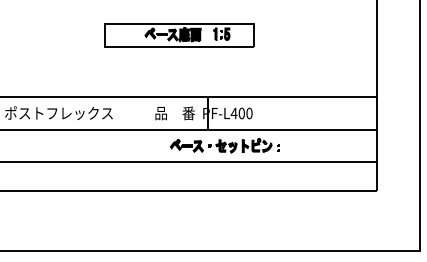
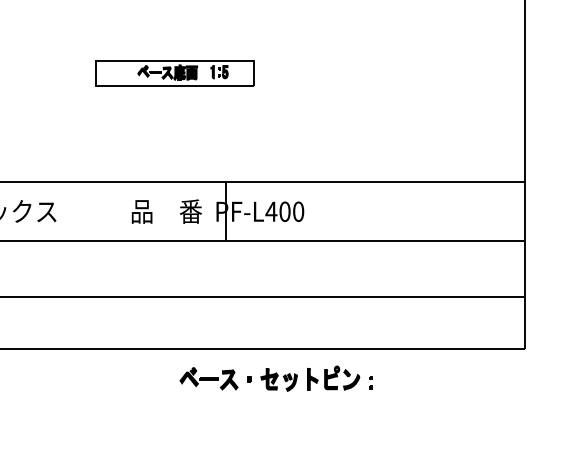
part: (179, 35) -> (174, 73), size x0.6
part: (224, 145) -> (275, 378), moved

